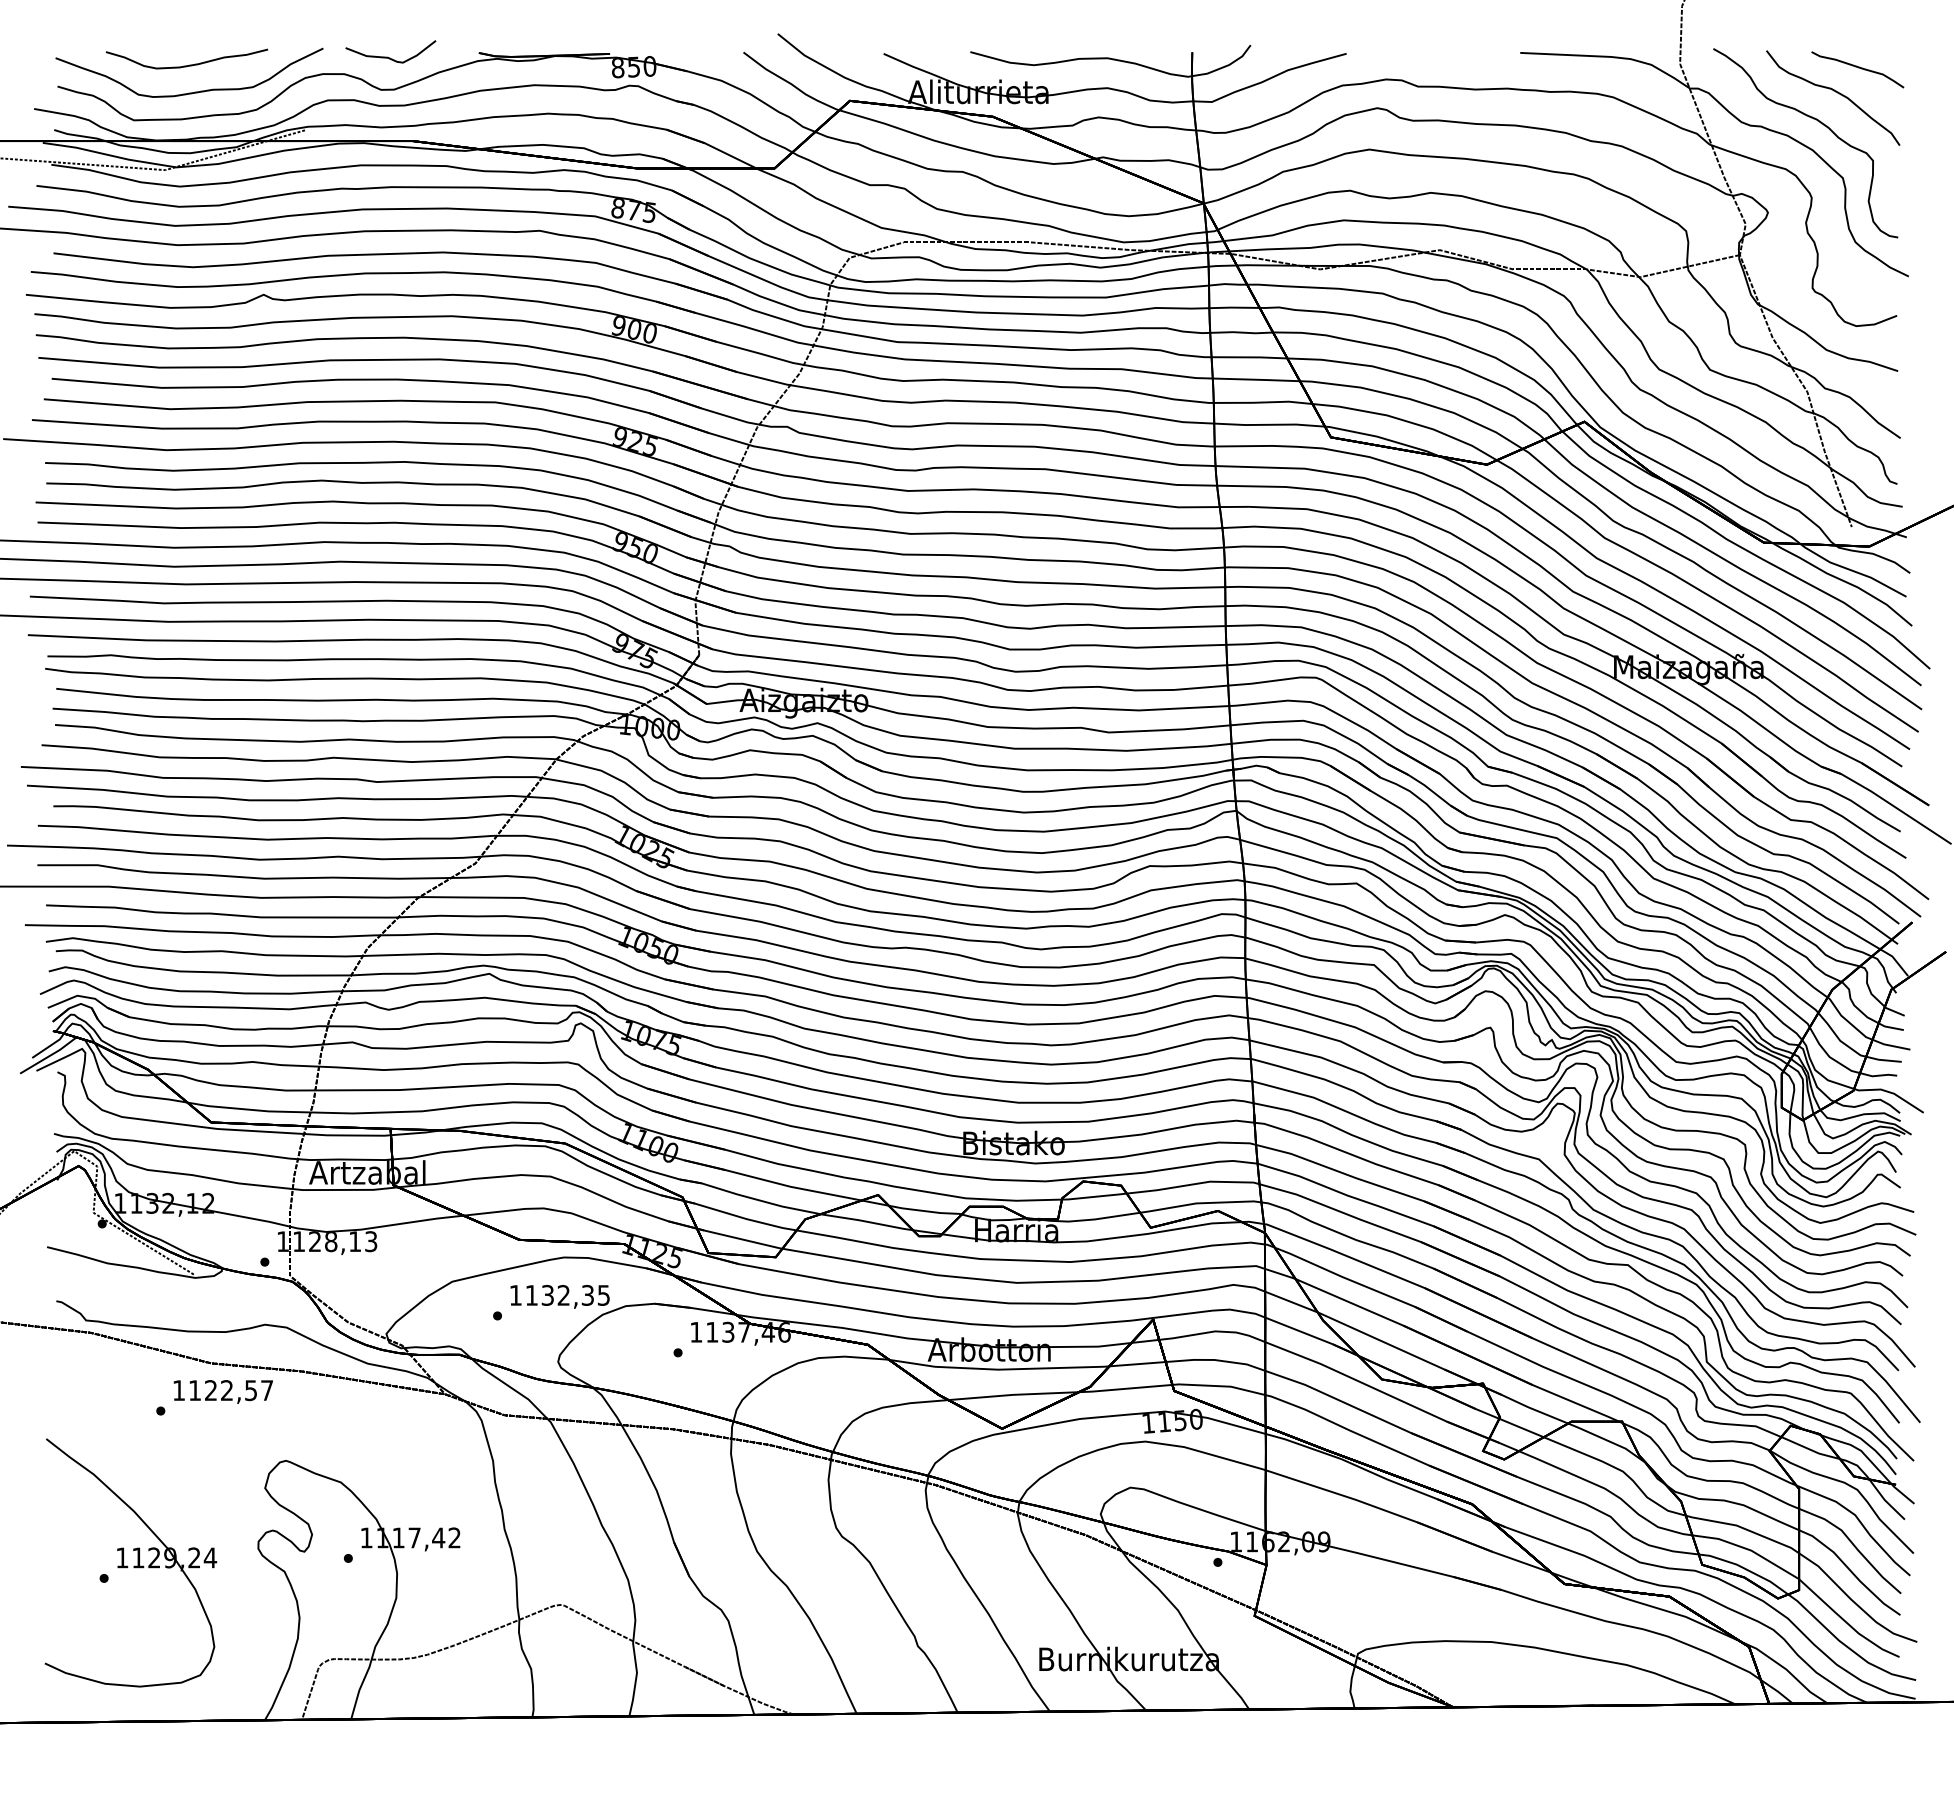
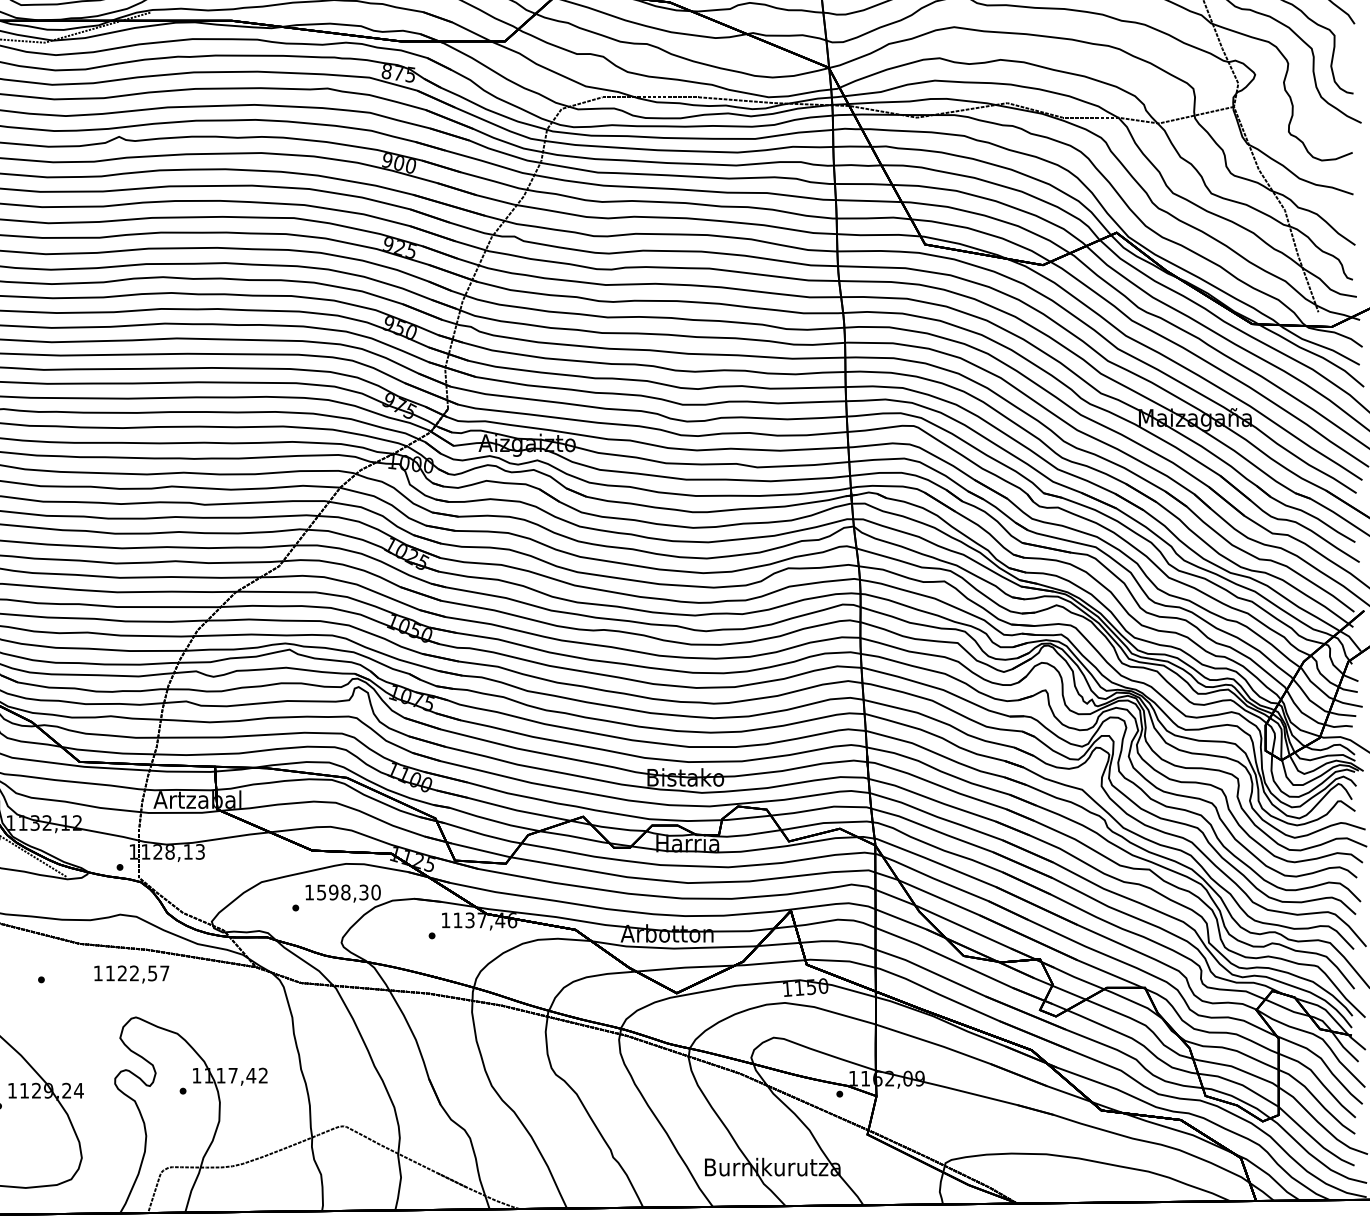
text: (567, 1295) -> (348, 892), 1132,35 -> 1598,30
text: (222, 1391) -> (131, 974), moved

